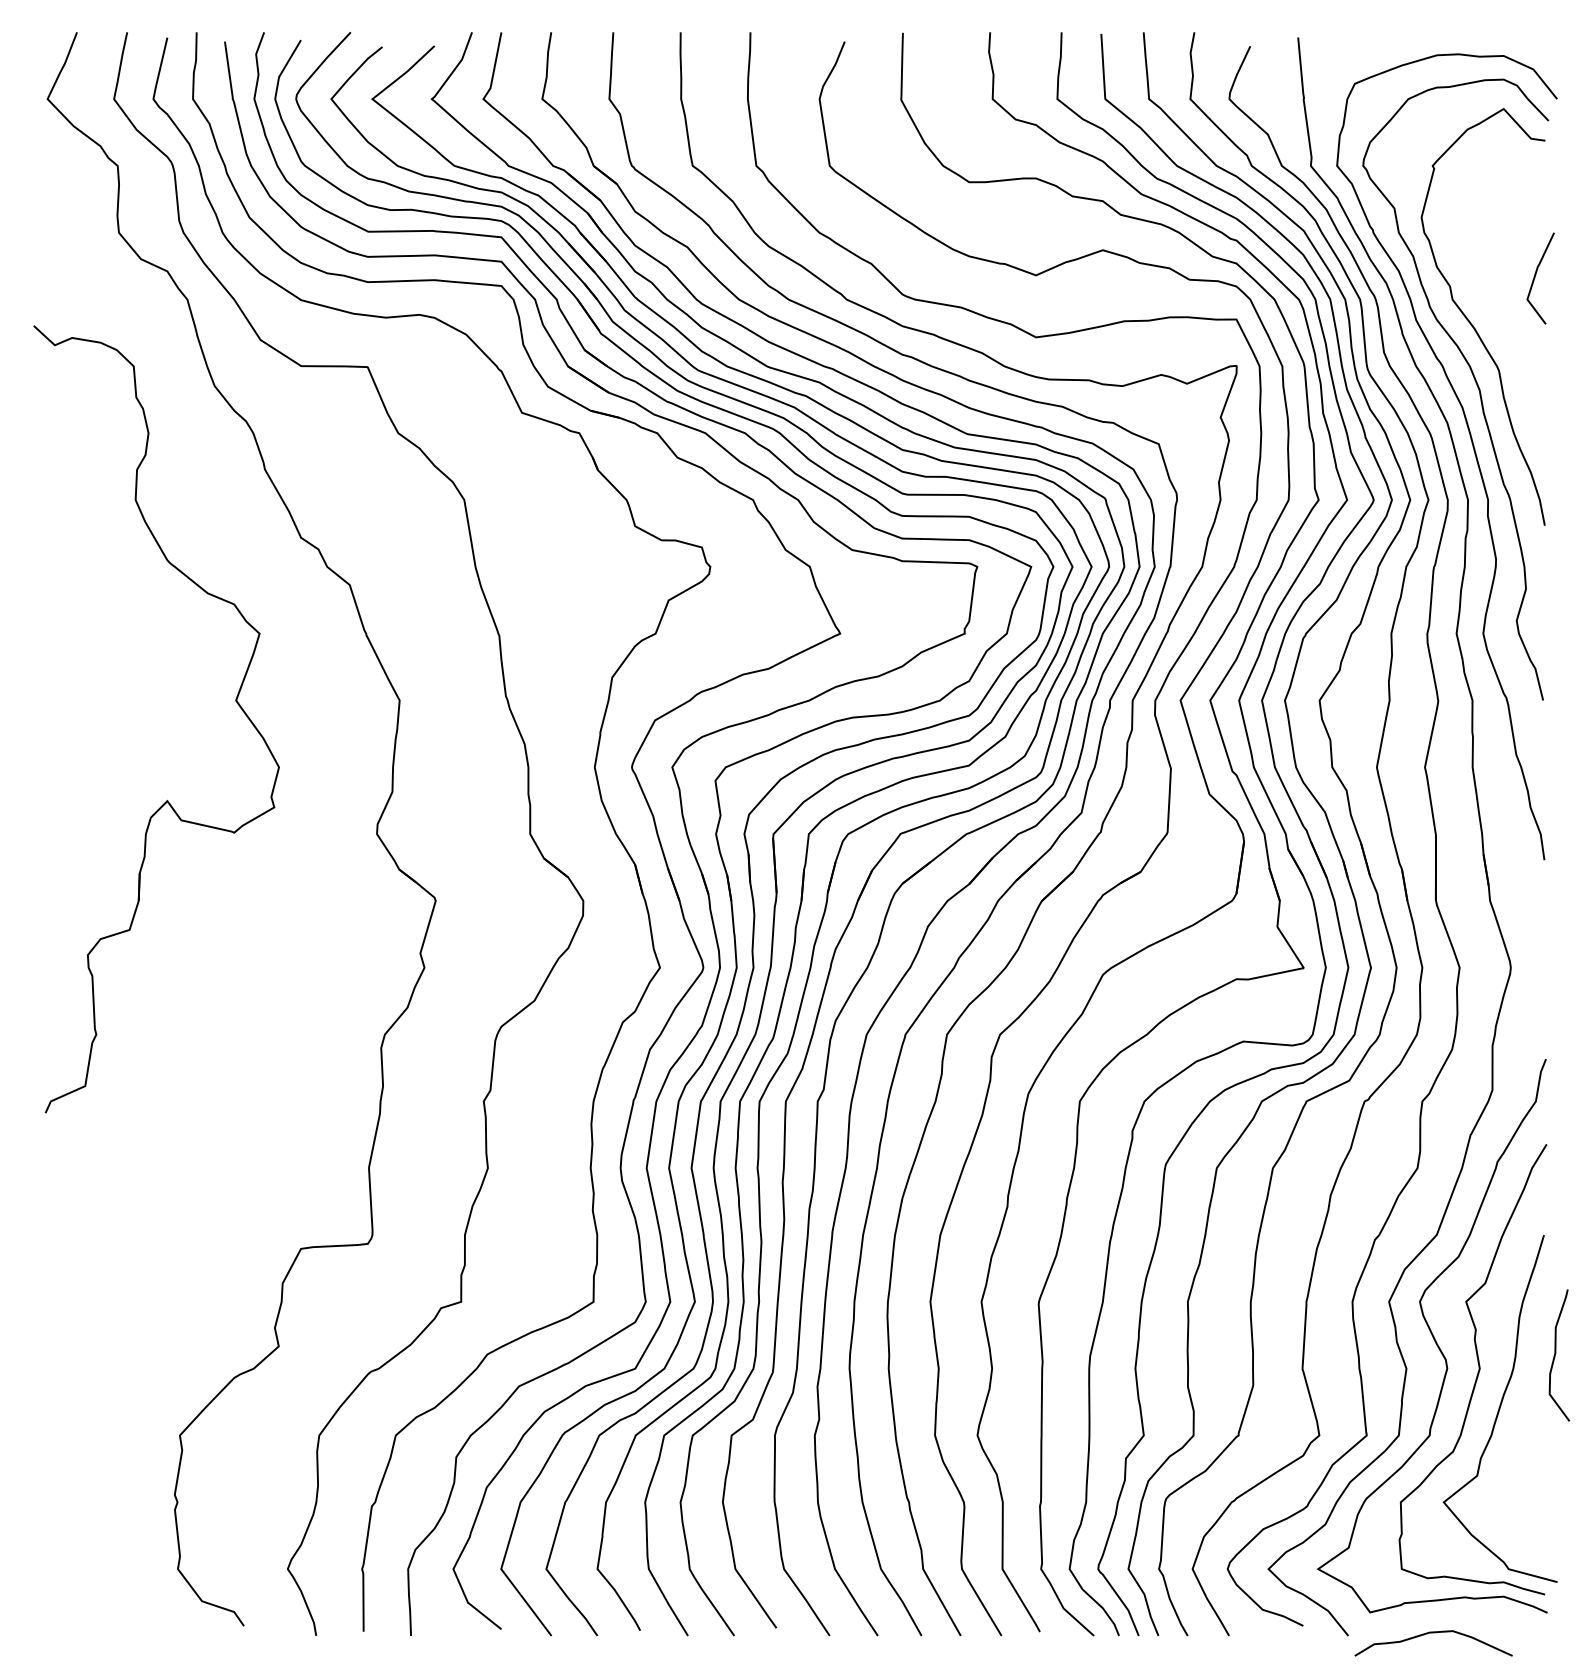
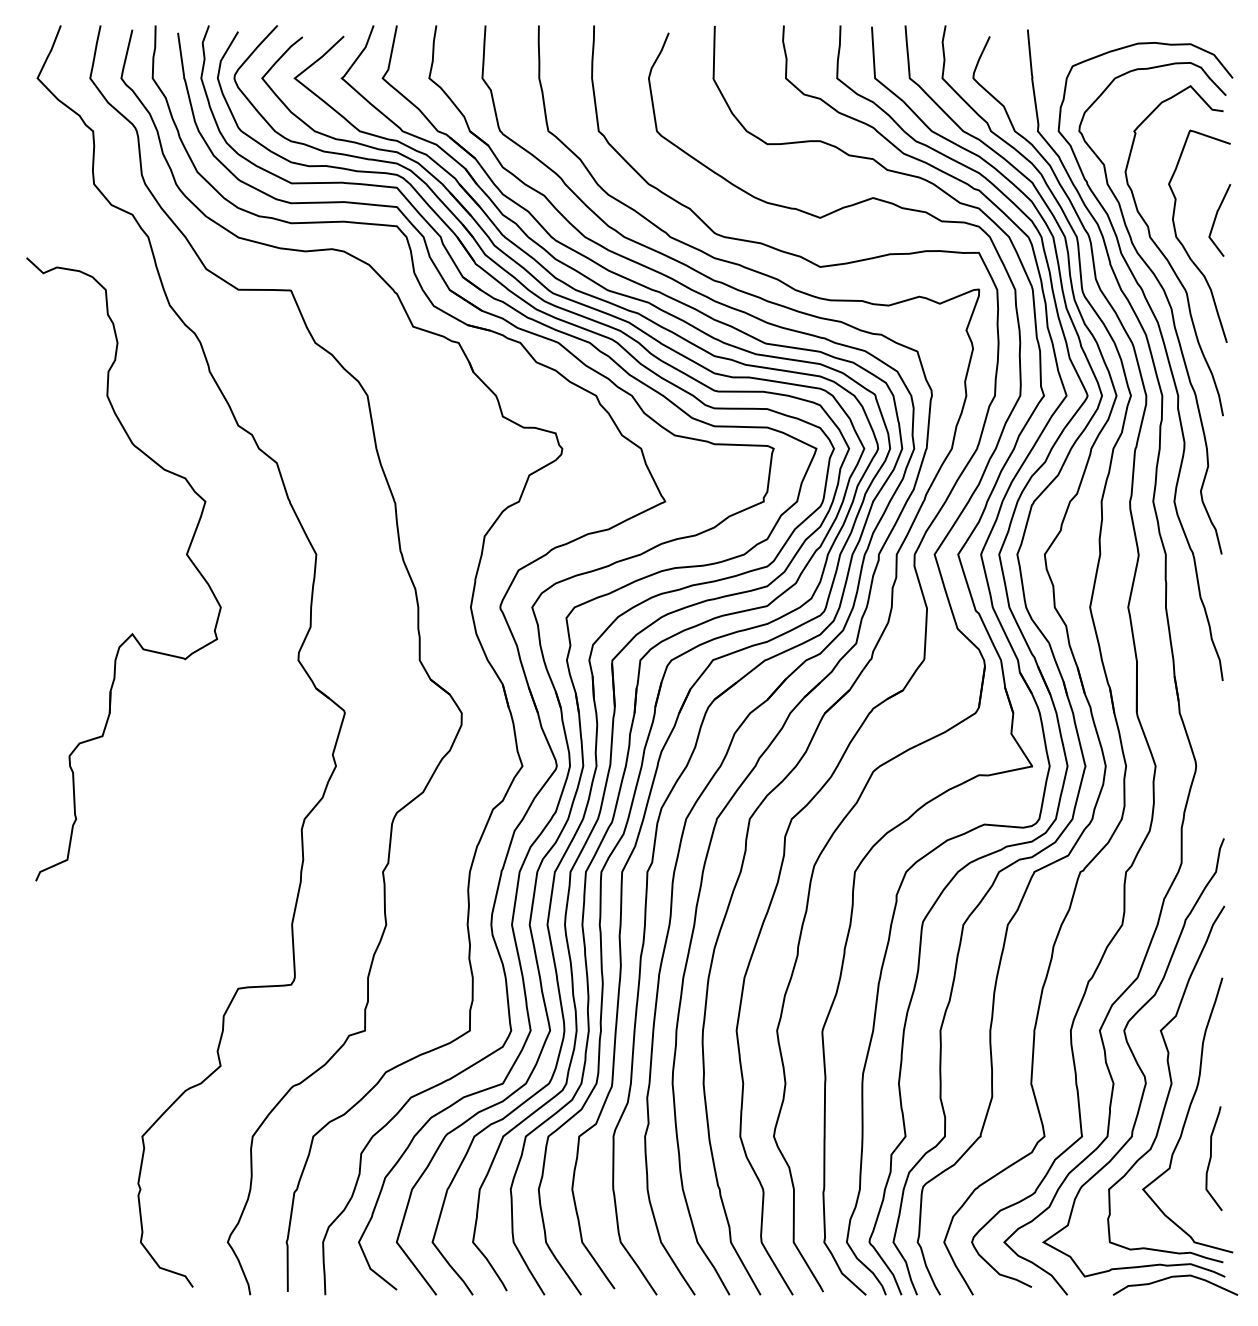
curve: (1496, 312) -> (1184, 247), added
curve: (1556, 1353) -> (1211, 1157), moved
curve: (1433, 1633) -> (1175, 1277), moved

